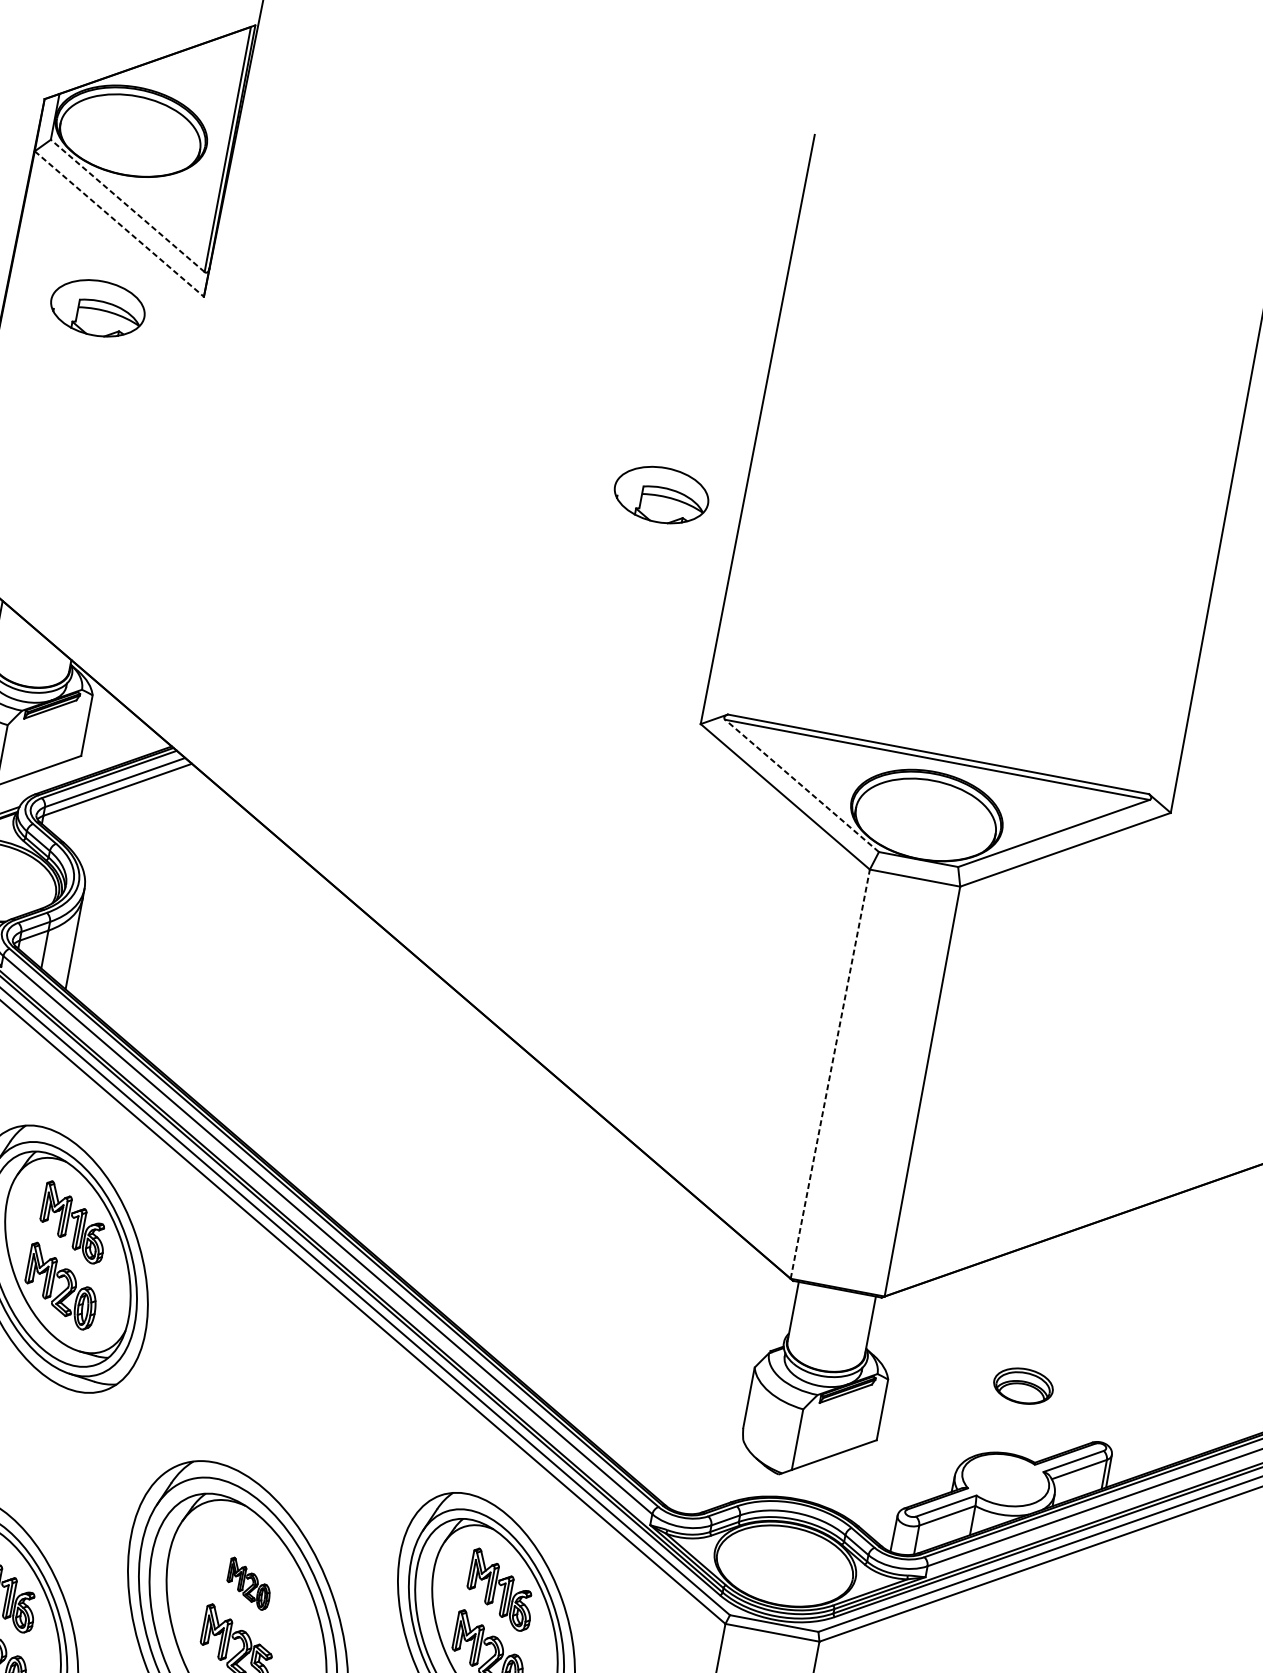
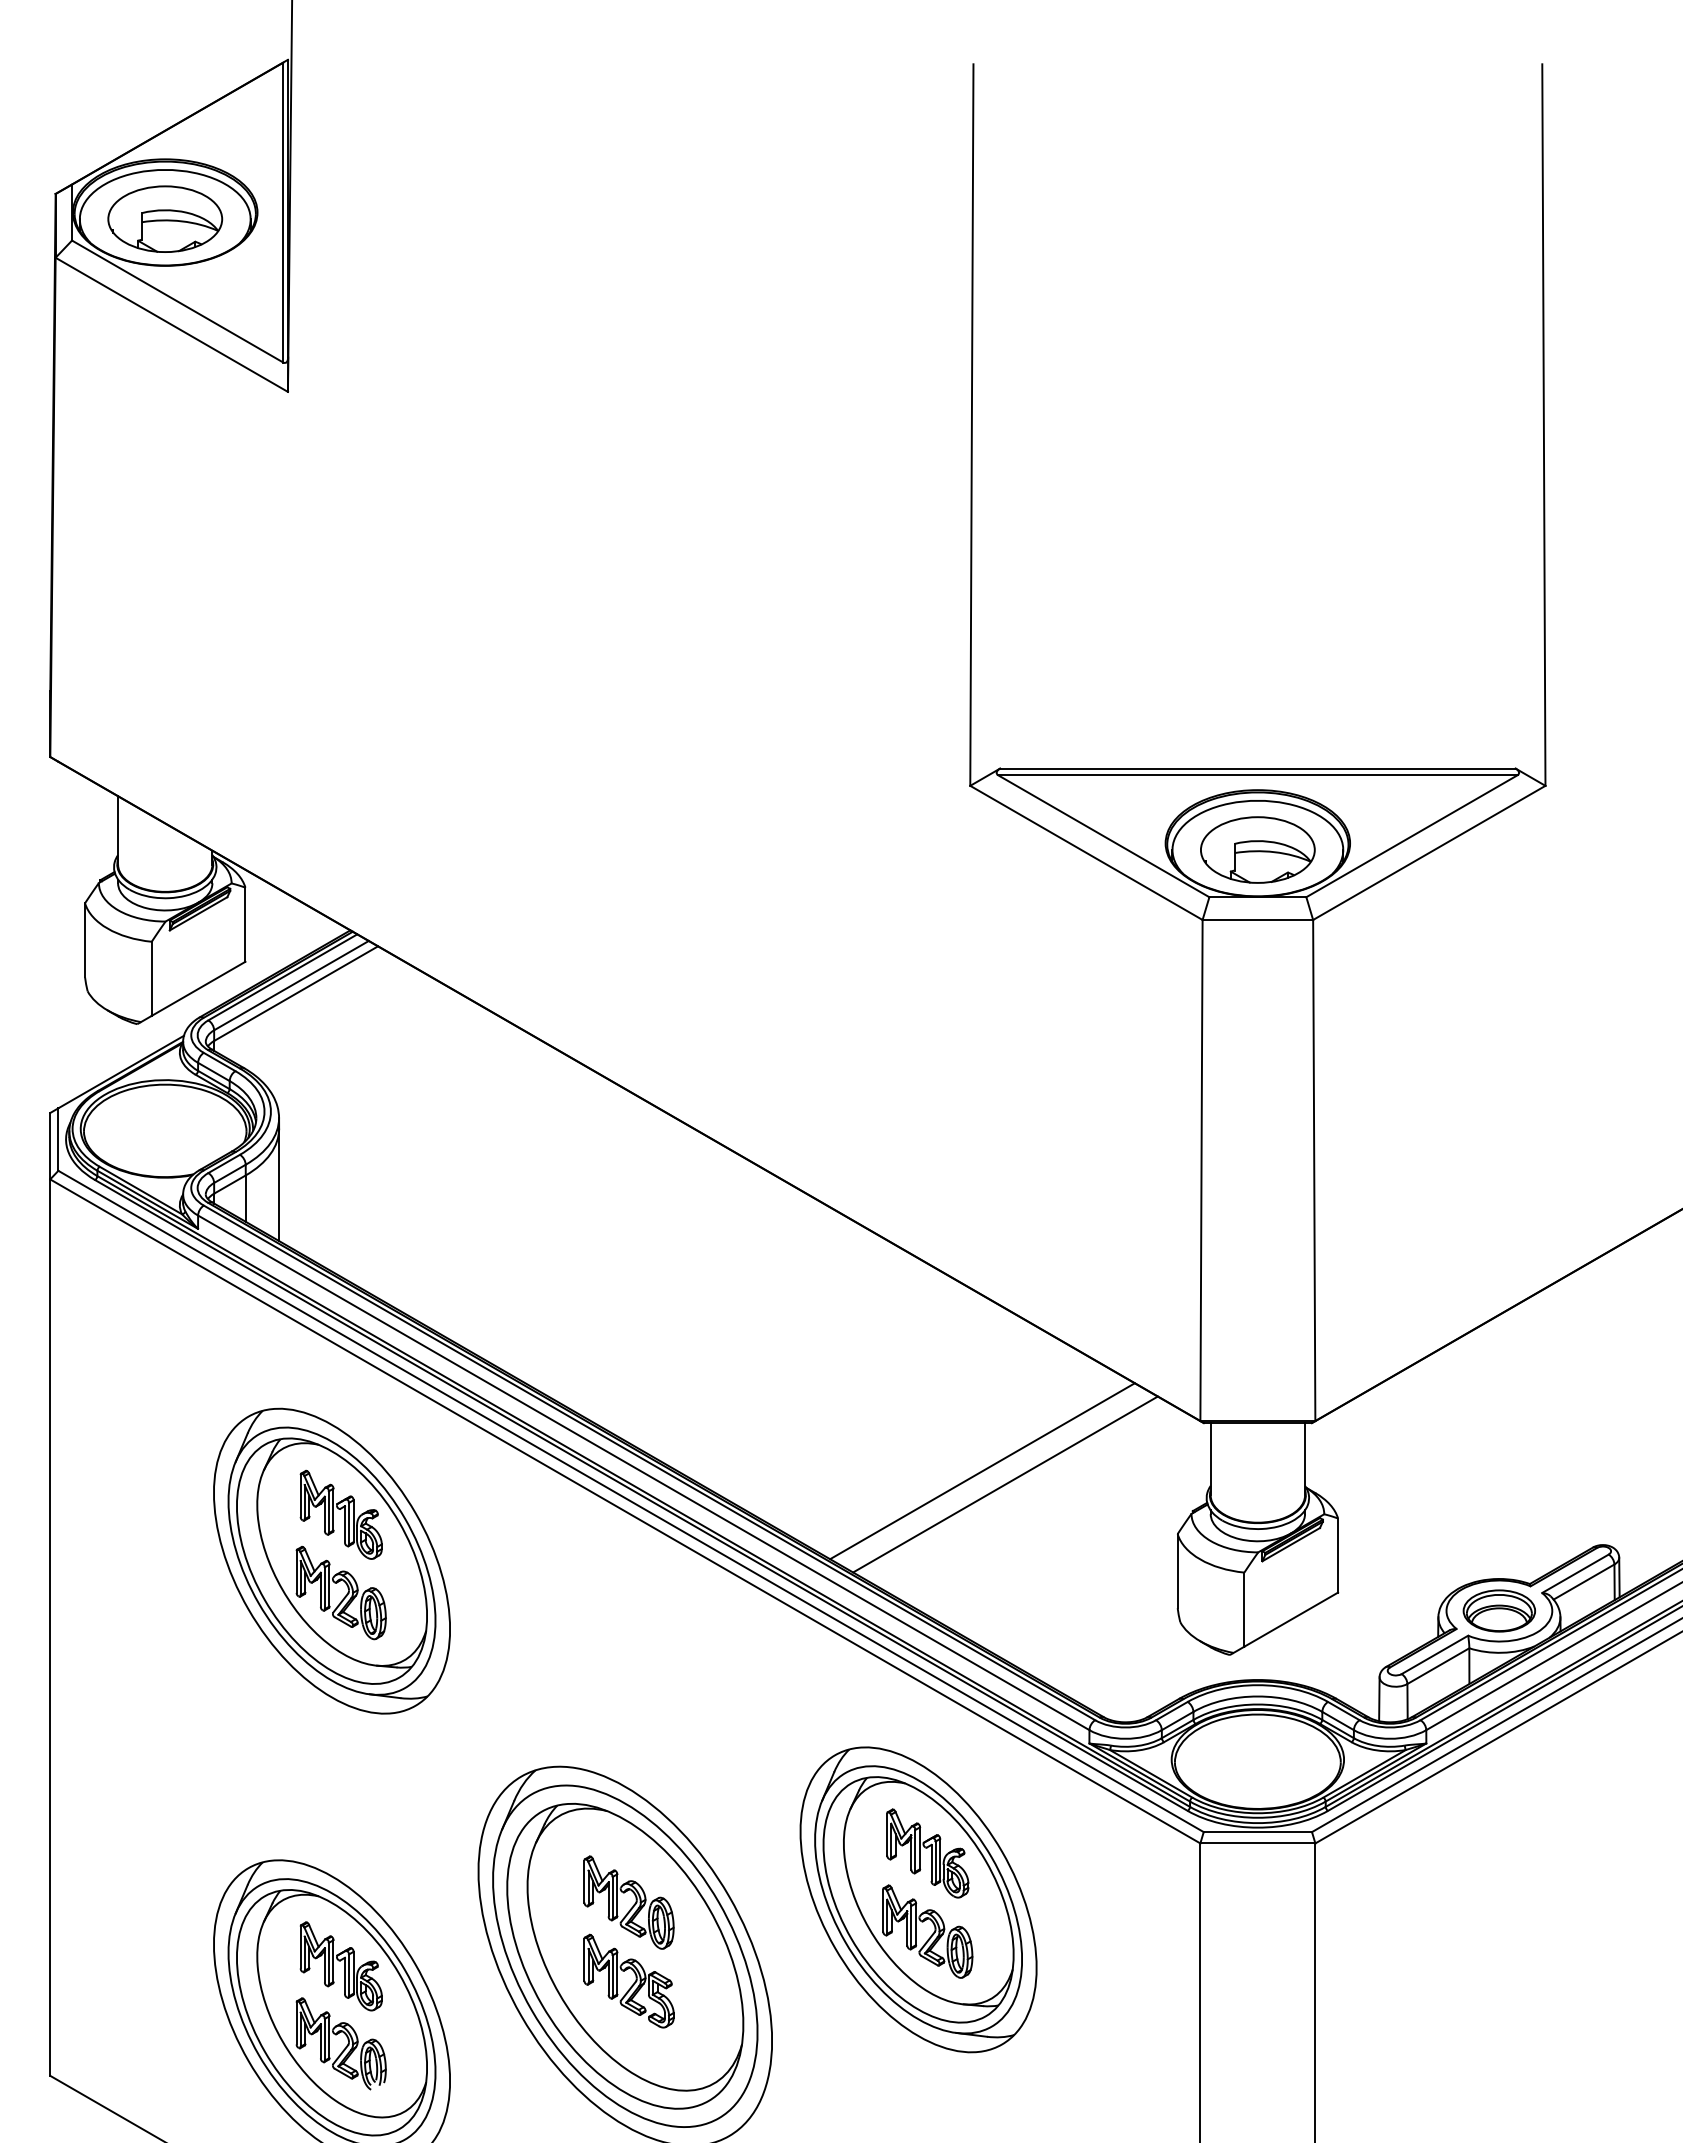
line: (127, 205) -> (177, 301), dashed -> solid
line: (119, 224) -> (172, 325), dashed -> solid
part: (98, 307) -> (165, 218), moved
part: (661, 494) -> (1257, 849), moved
line: (801, 786) -> (1103, 836), dashed -> solid
line: (830, 1074) -> (1201, 1170), dashed -> solid
line: (604, 1286) -> (982, 1471), added
line: (621, 1300) -> (1005, 1484), added
part: (1022, 1385) -> (1498, 1610), moved
part: (248, 1583) -> (628, 1902), size x1.67

